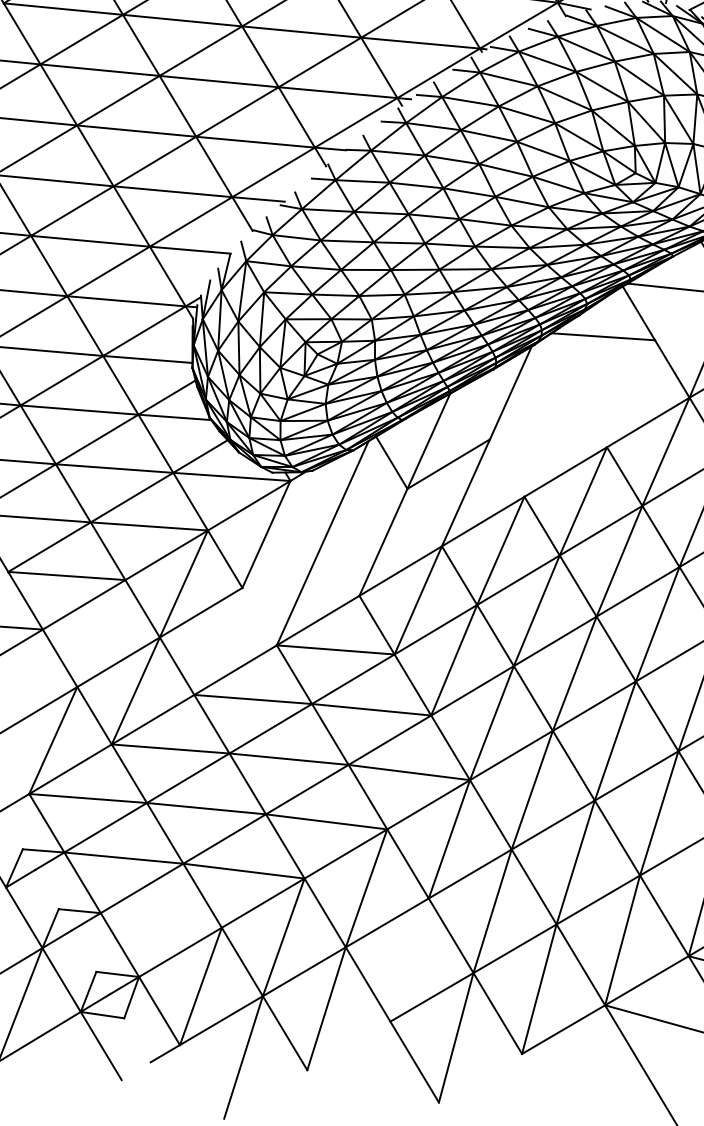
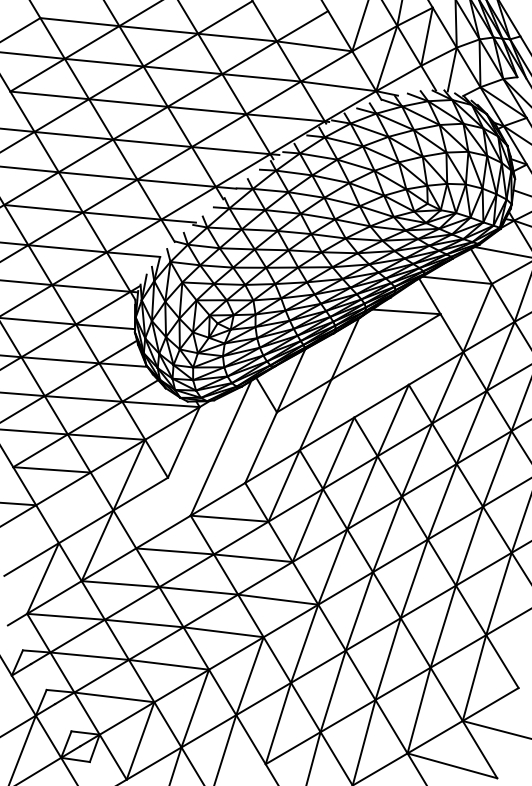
line: (571, 389) -> (385, 346), added
line: (161, 920) -> (114, 697), added
line: (409, 959) -> (278, 723), added

